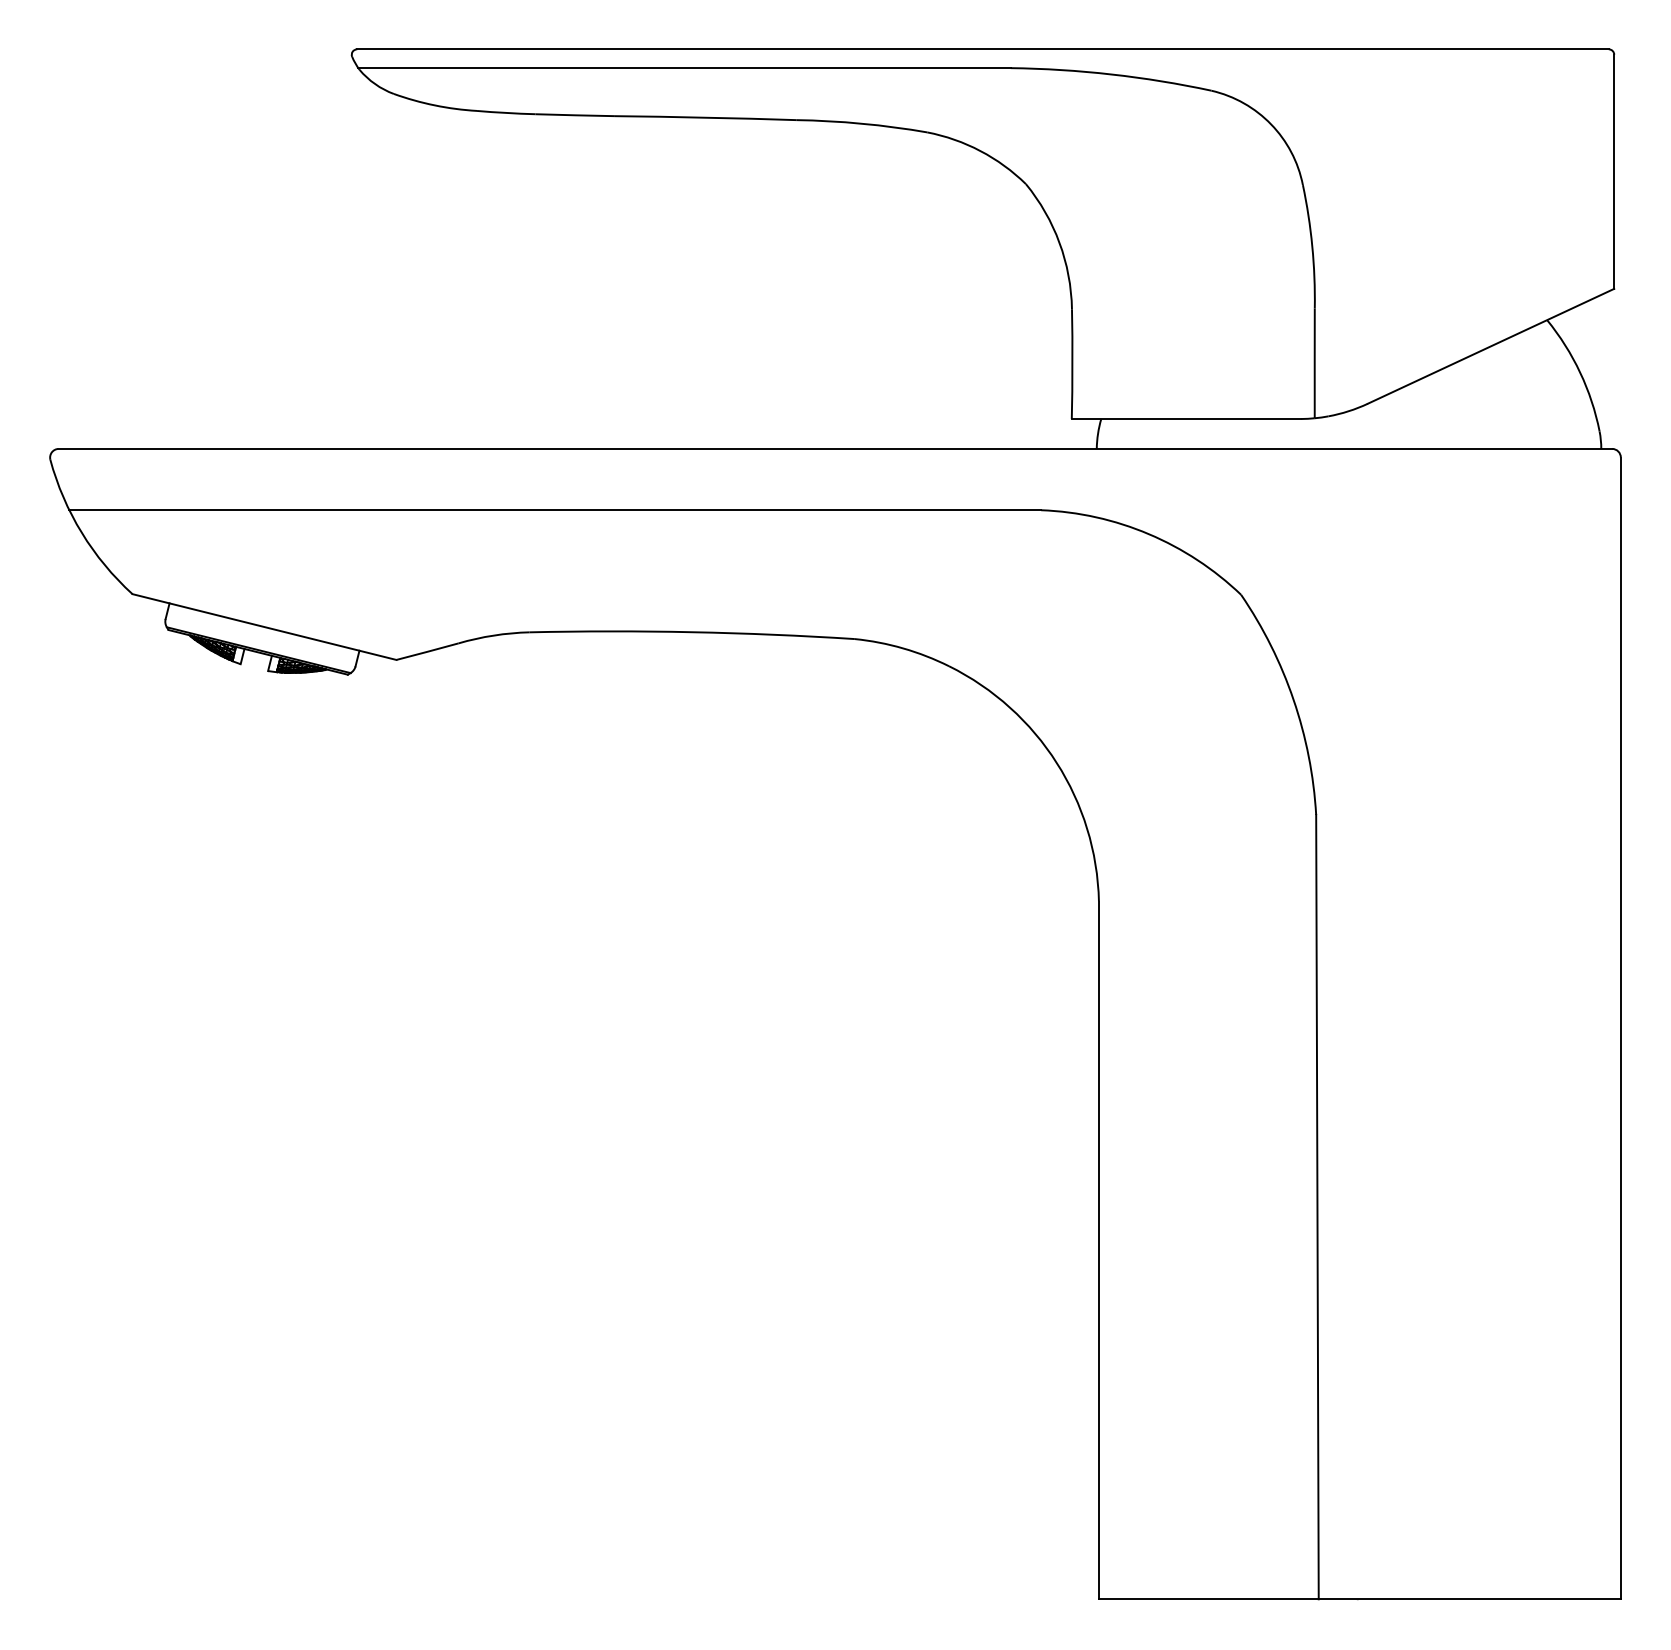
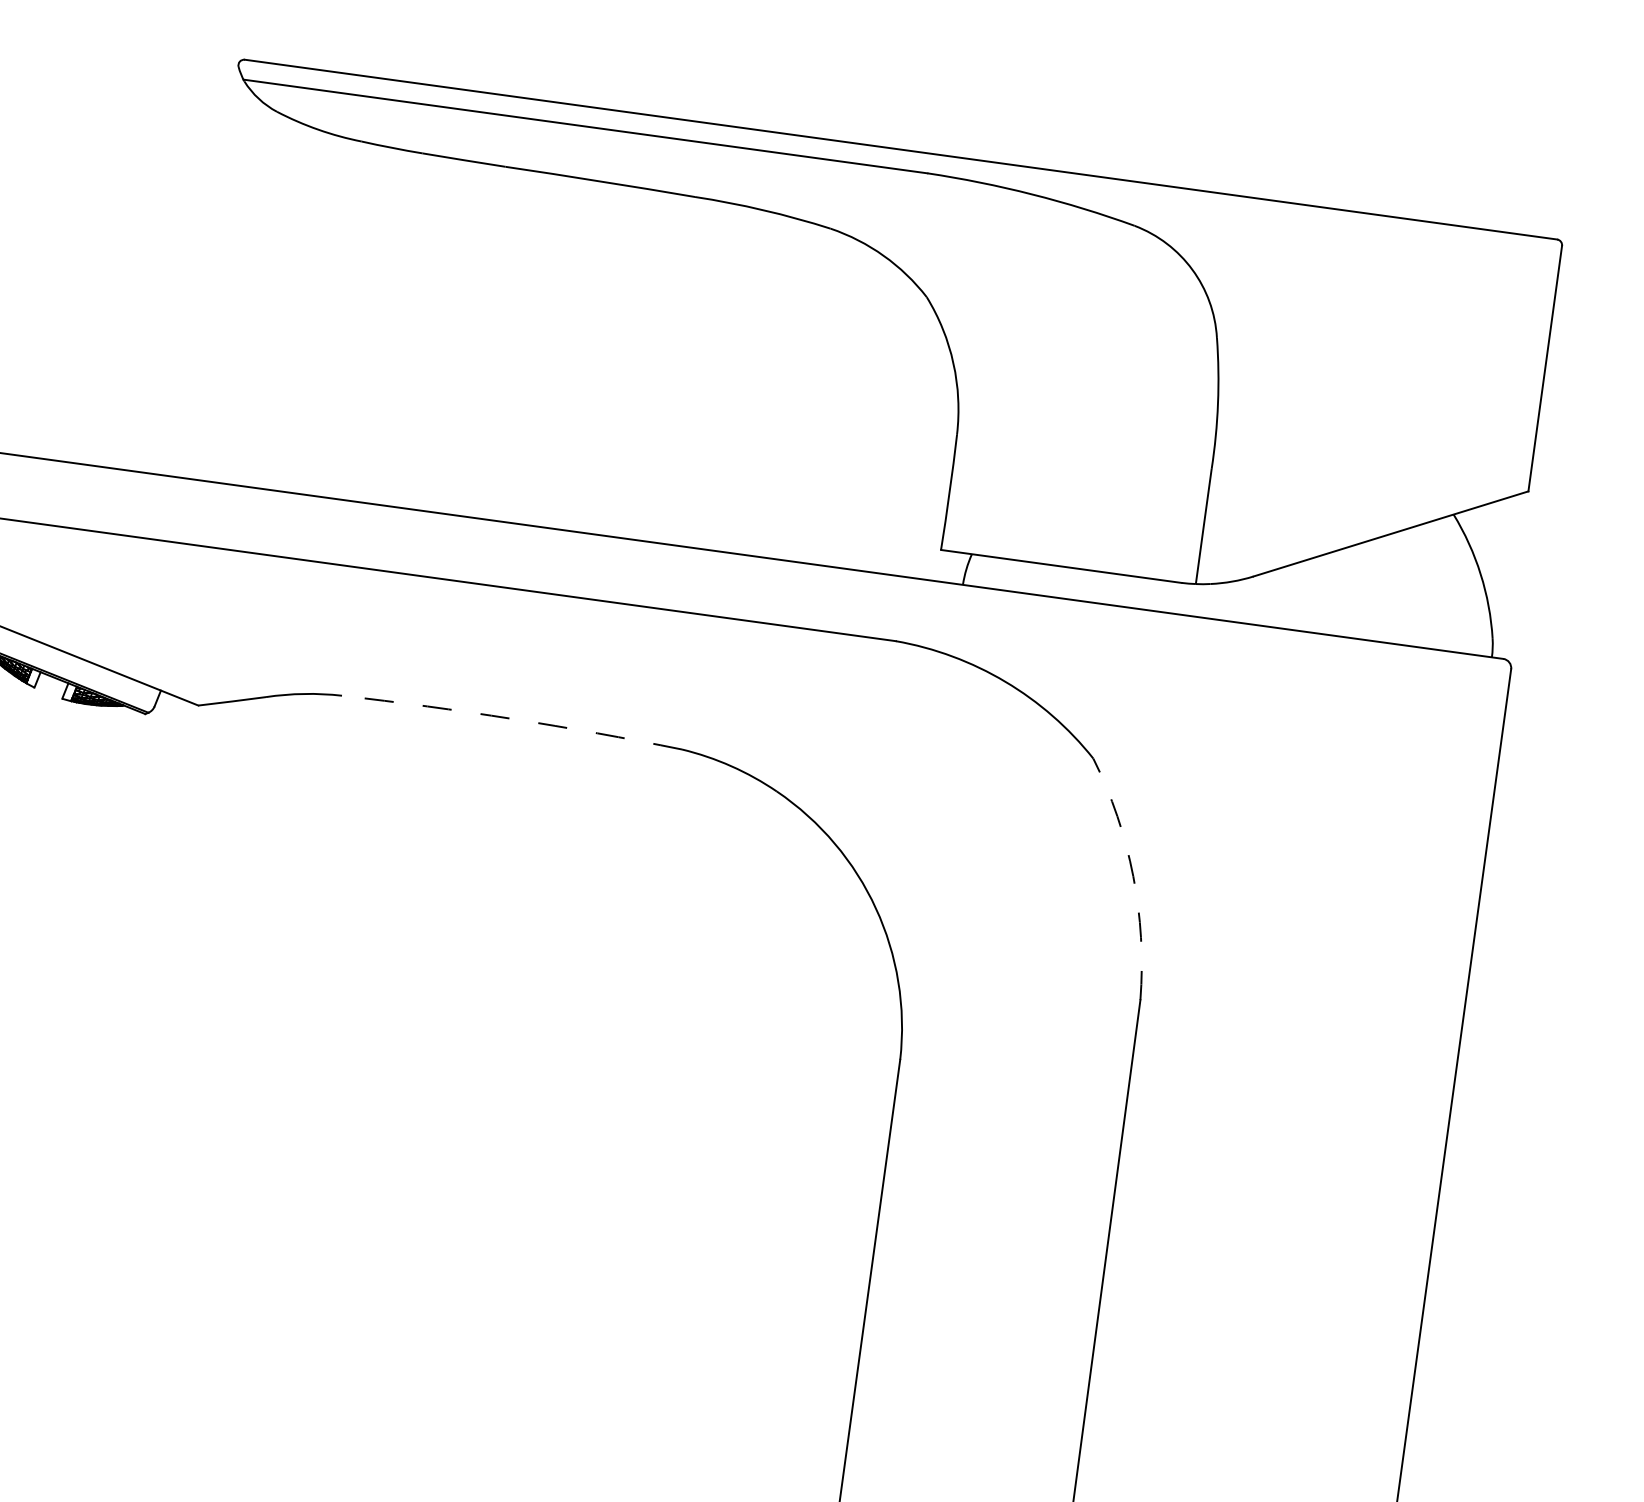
arc: (692, 632) -> (512, 719), solid -> dashed
arc: (1293, 699) -> (1133, 875), solid -> dashed

